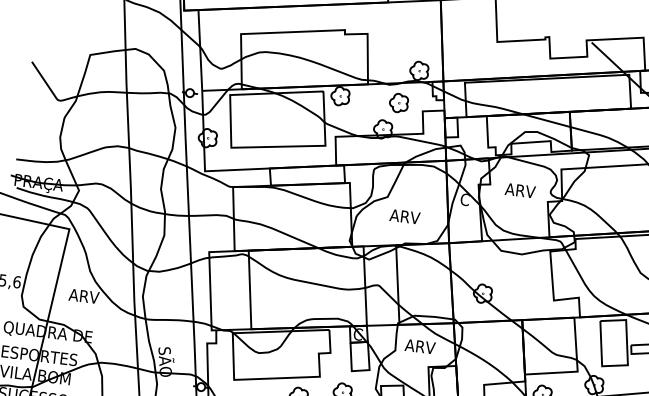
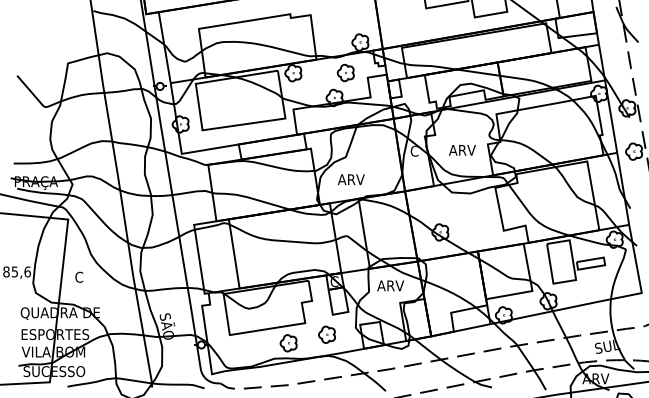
text: (520, 190) -> (462, 150), moved
text: (405, 216) -> (351, 179), moved
text: (83, 295) -> (87, 276), ARV -> C

